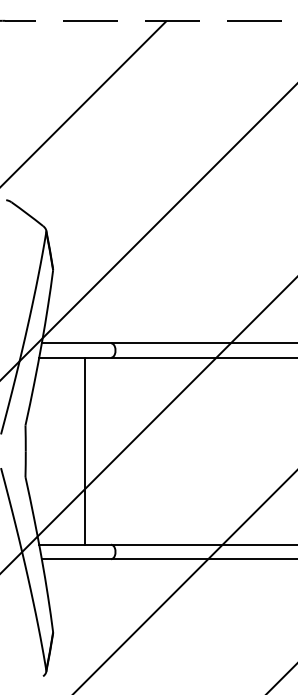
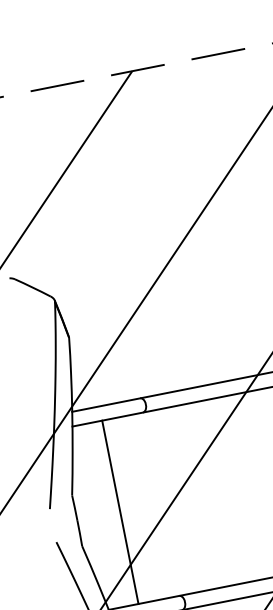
line: (84, 450) -> (120, 511), moved

